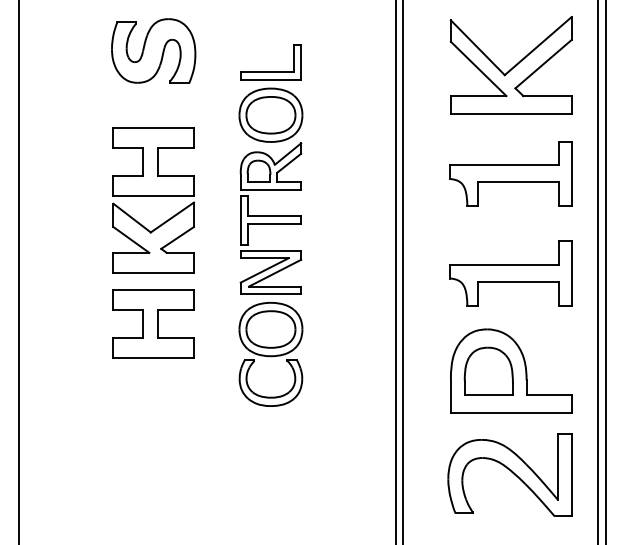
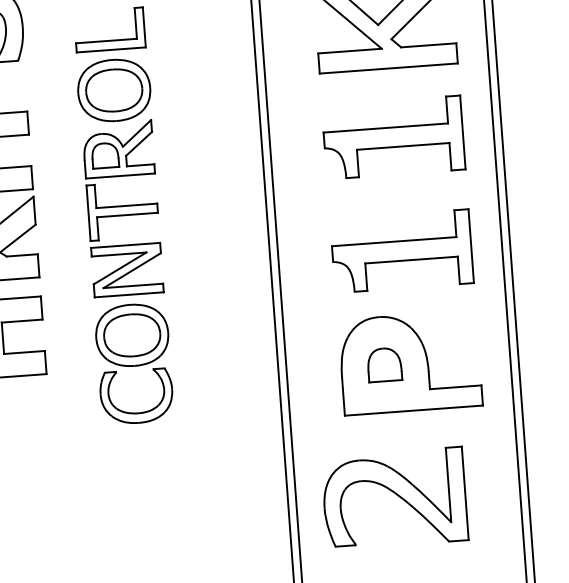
part: (488, 370) -> (384, 363), size x0.6
part: (509, 474) -> (394, 497), moved

